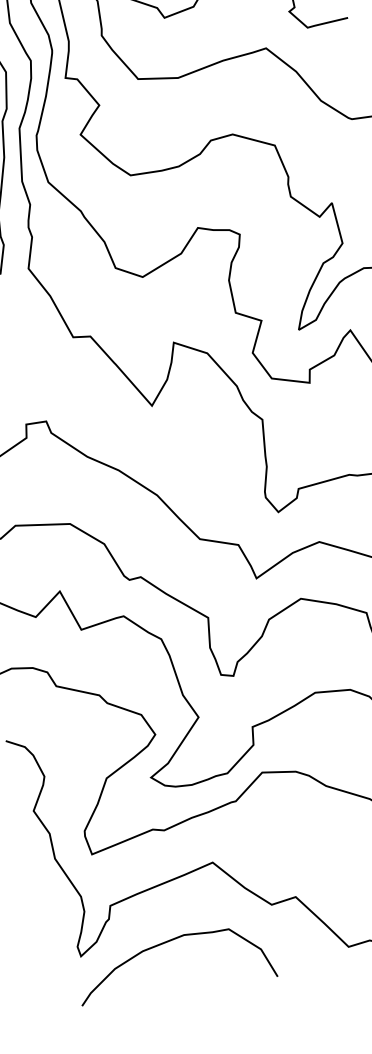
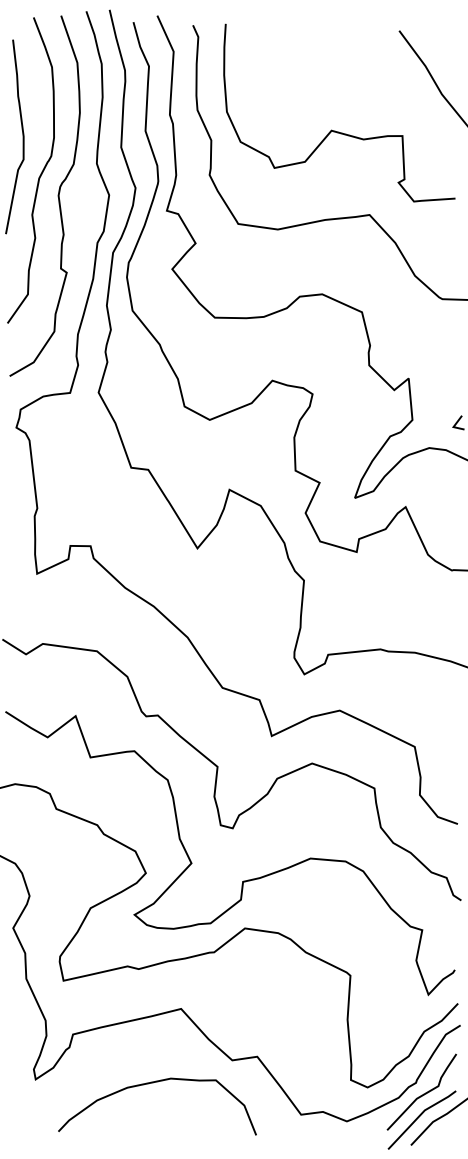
curve: (167, 942) -> (153, 1083), moved

